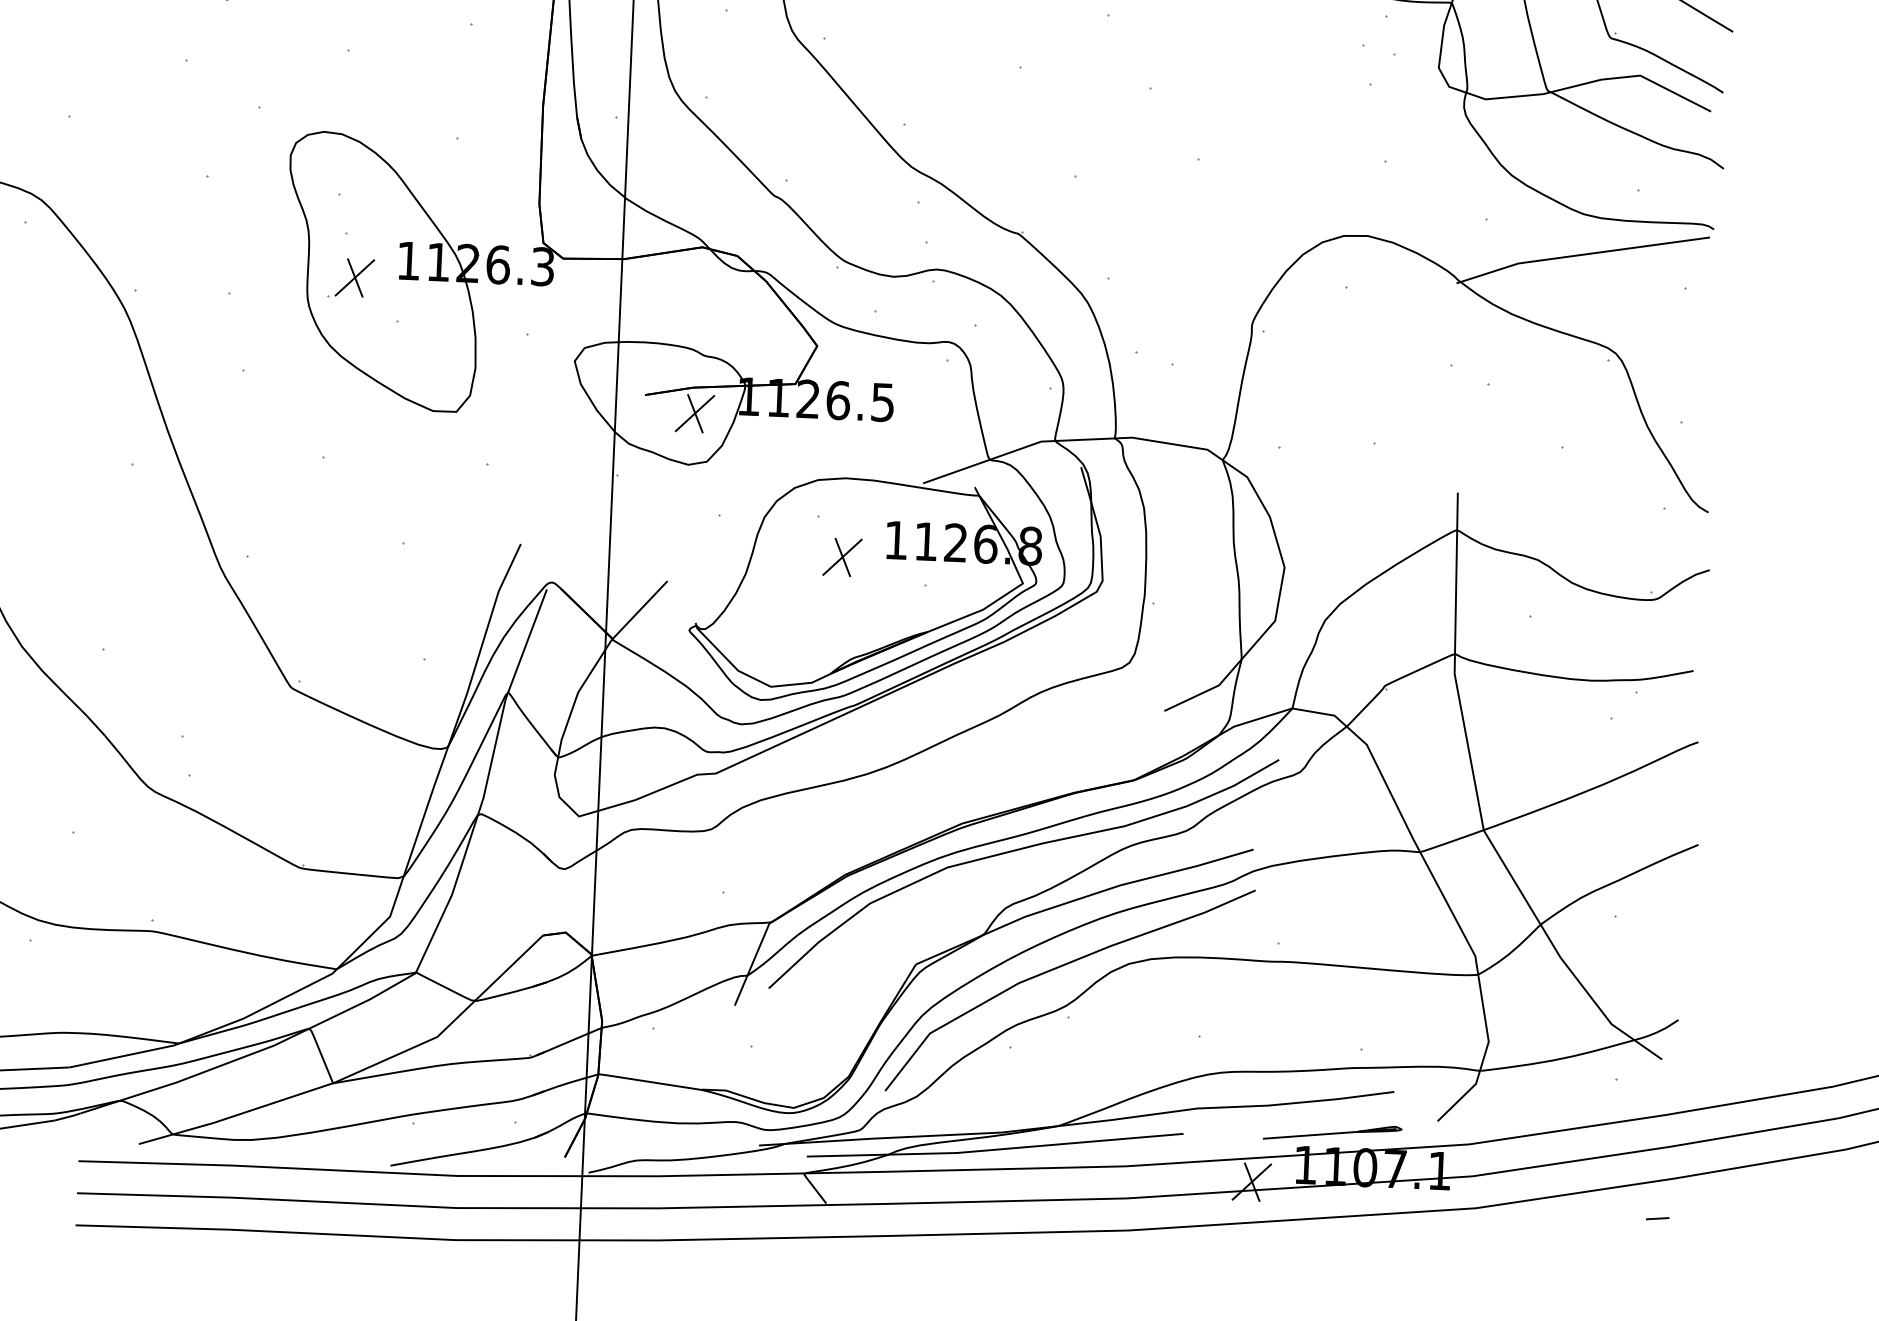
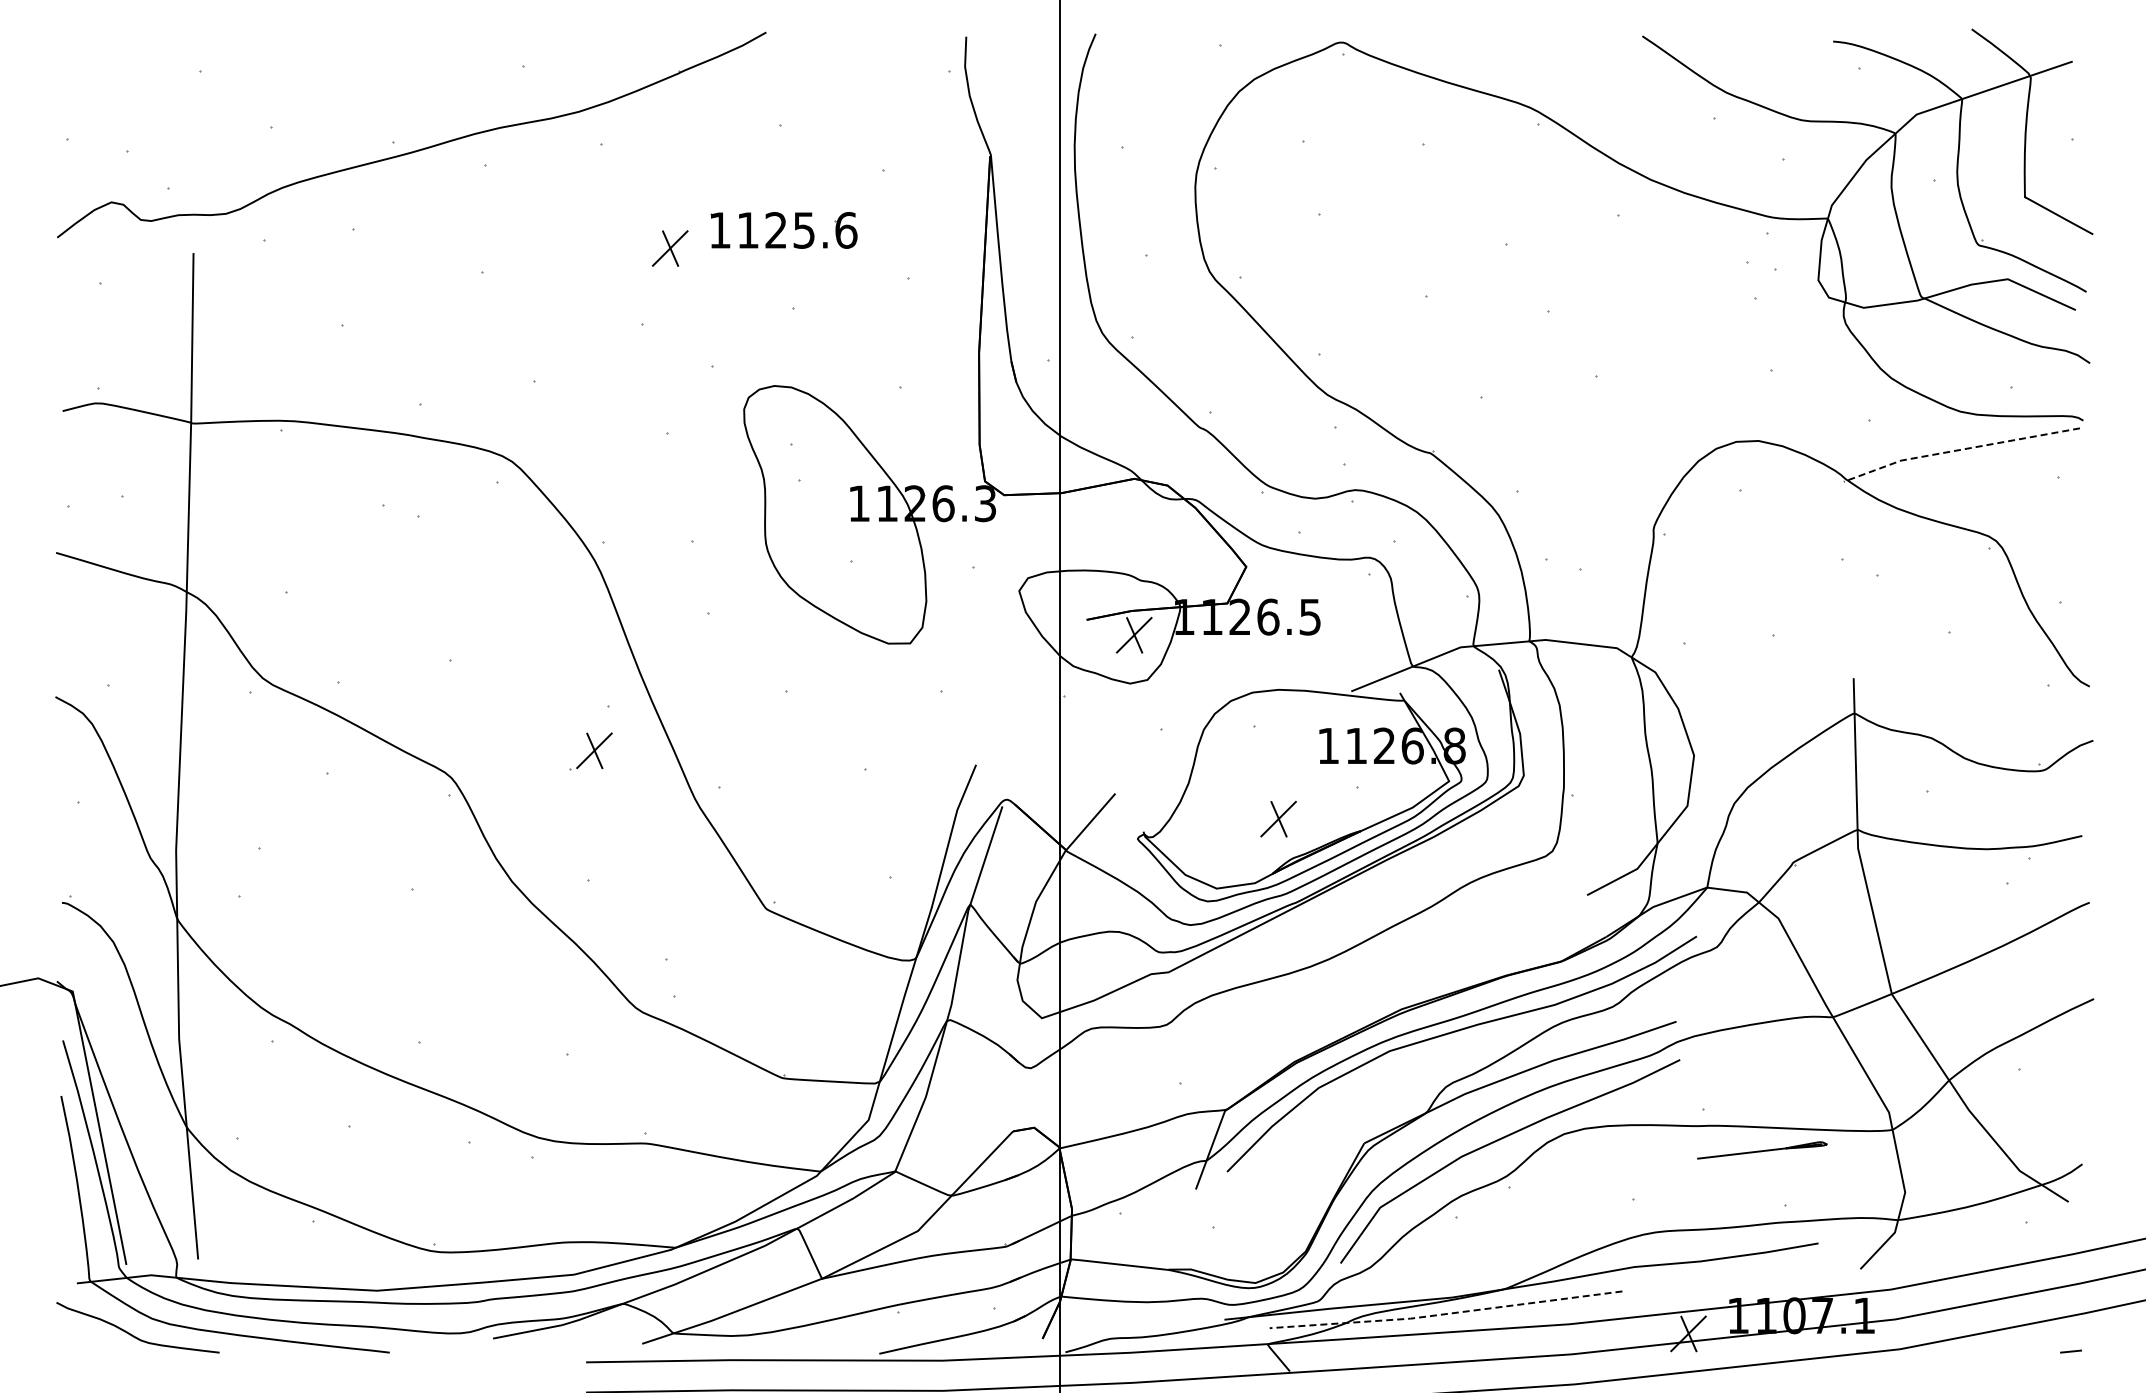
line: (1580, 255) -> (1959, 450), solid -> dashed
part: (350, 278) -> (590, 751), moved
part: (842, 556) -> (1278, 818), moved
part: (1332, 1133) -> (1762, 1150), moved
line: (994, 1150) -> (1445, 1314), solid -> dashed

